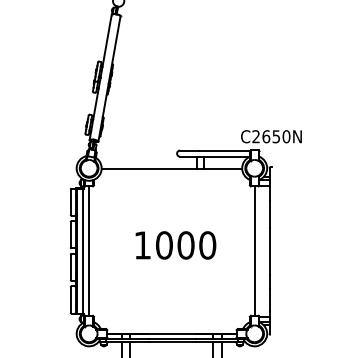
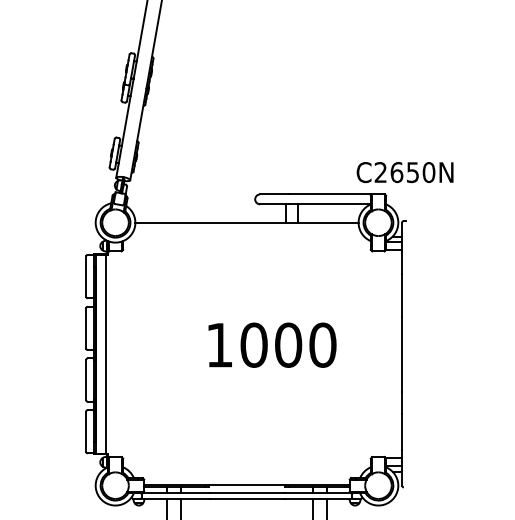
text: (175, 245) -> (271, 345), moved
line: (89, 250) -> (116, 353), removed
line: (254, 250) -> (378, 353), removed

